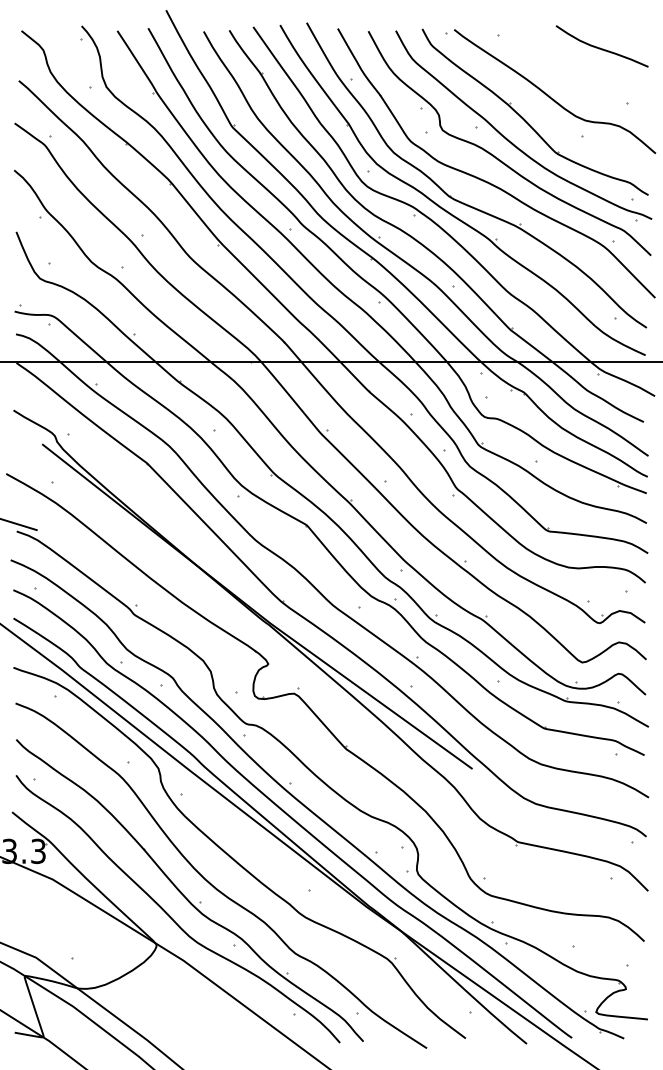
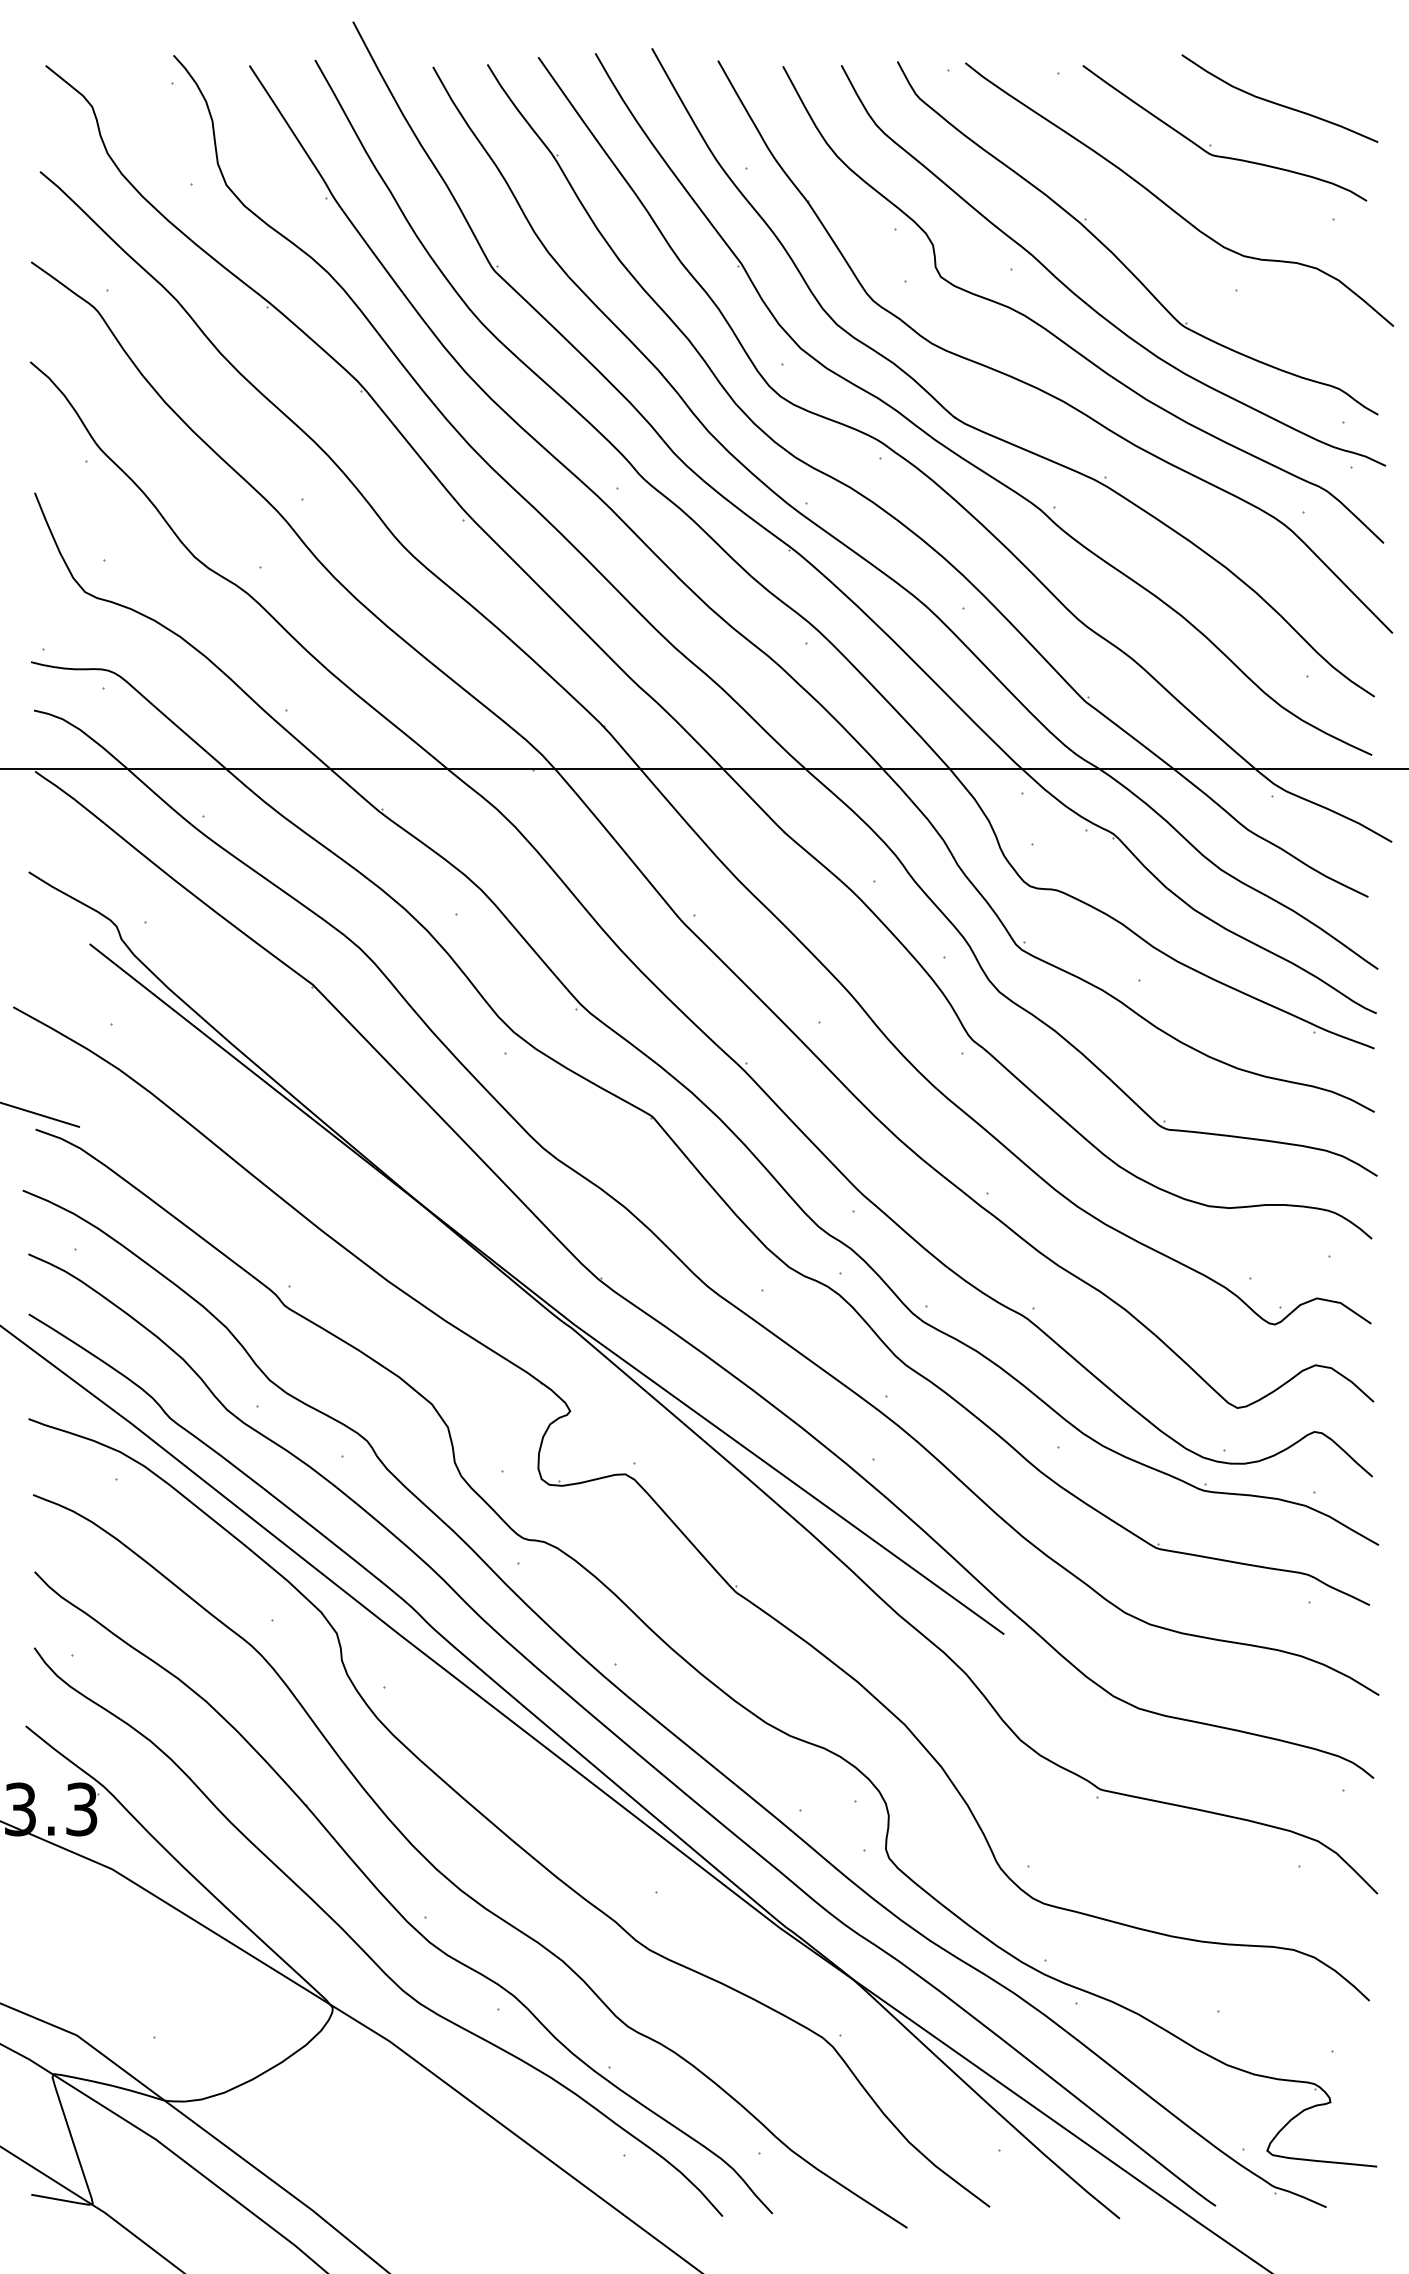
part: (570, 68) -> (1212, 145), added

